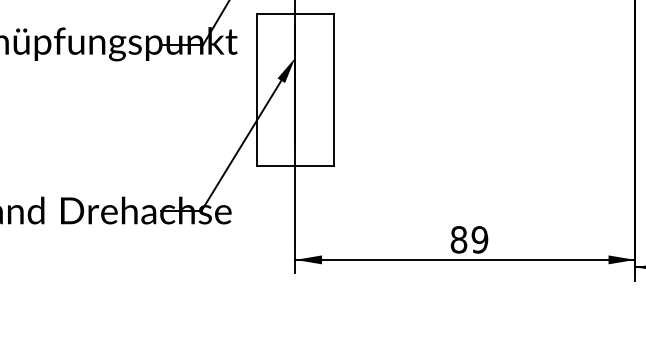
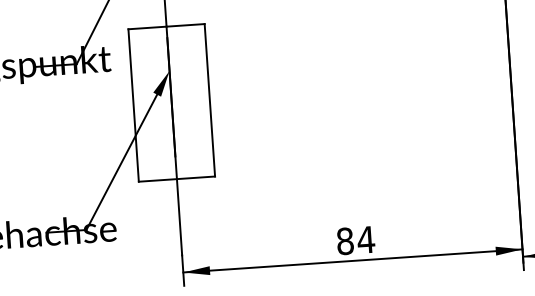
text: (479, 239) -> (365, 239), 89 -> 84

